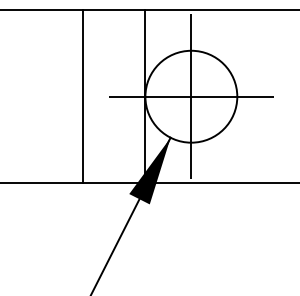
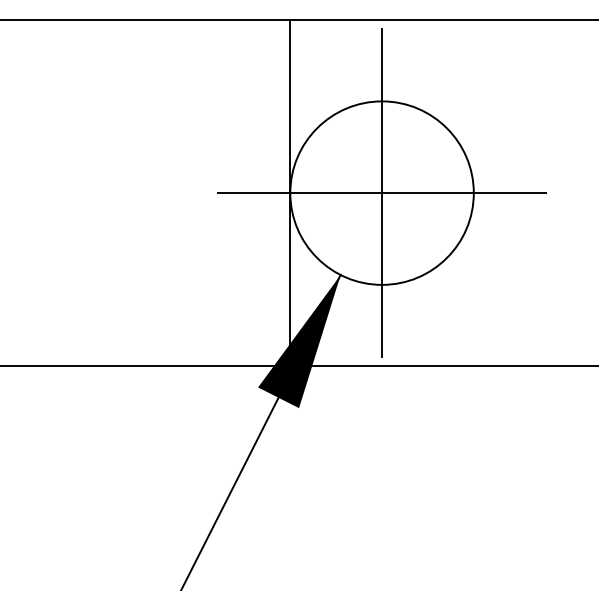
line: (82, 96) -> (164, 192), removed

